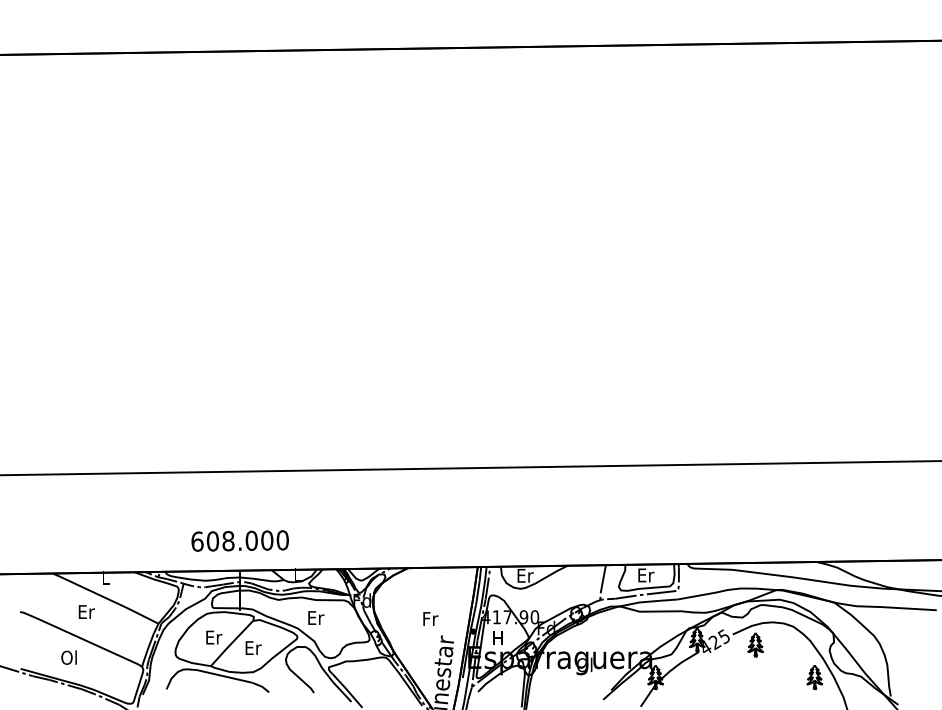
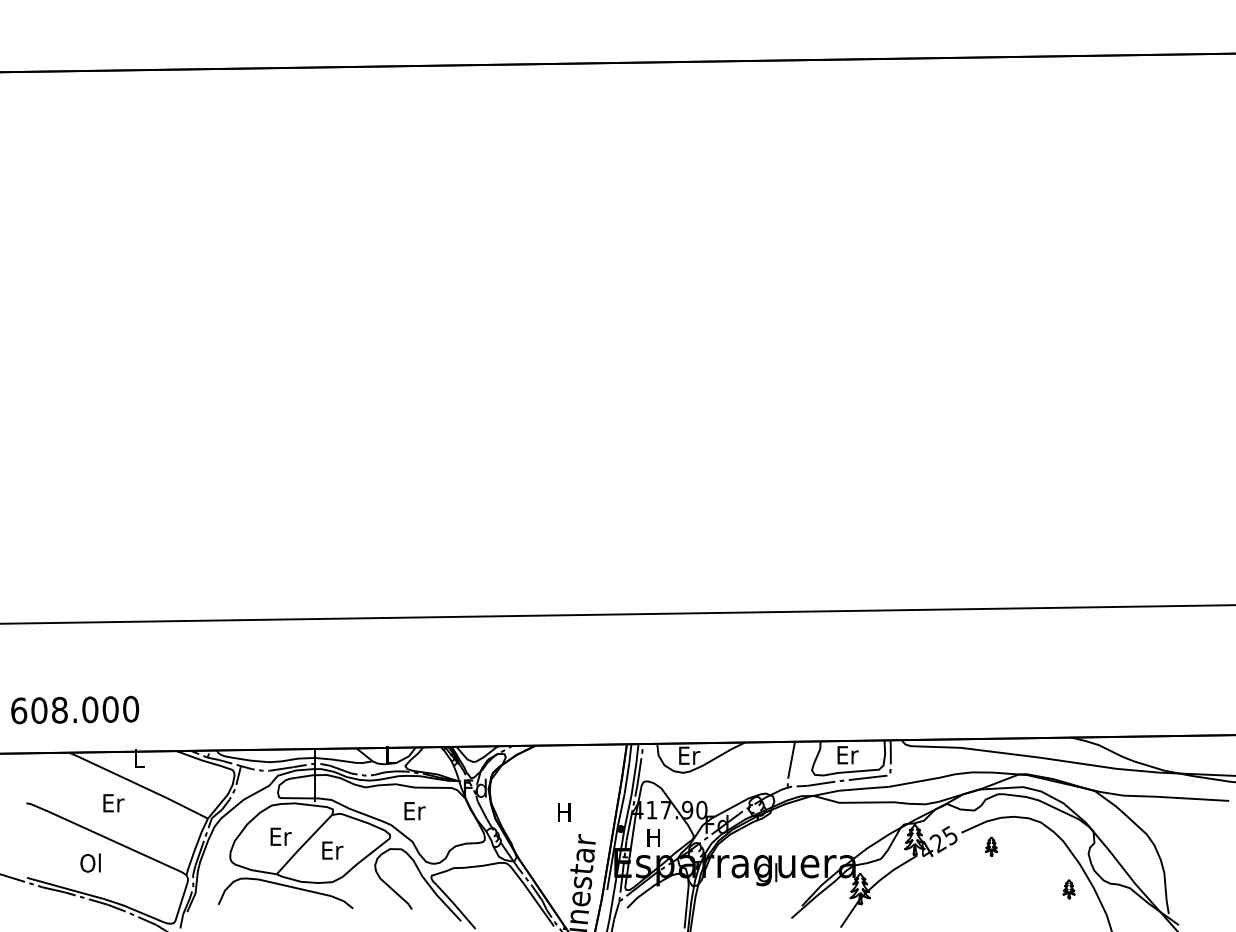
text: (240, 540) -> (75, 709), moved
text: (430, 619) -> (565, 812), Fr -> H
part: (755, 644) -> (991, 846), size x0.6
part: (814, 677) -> (1068, 889), size x0.6

